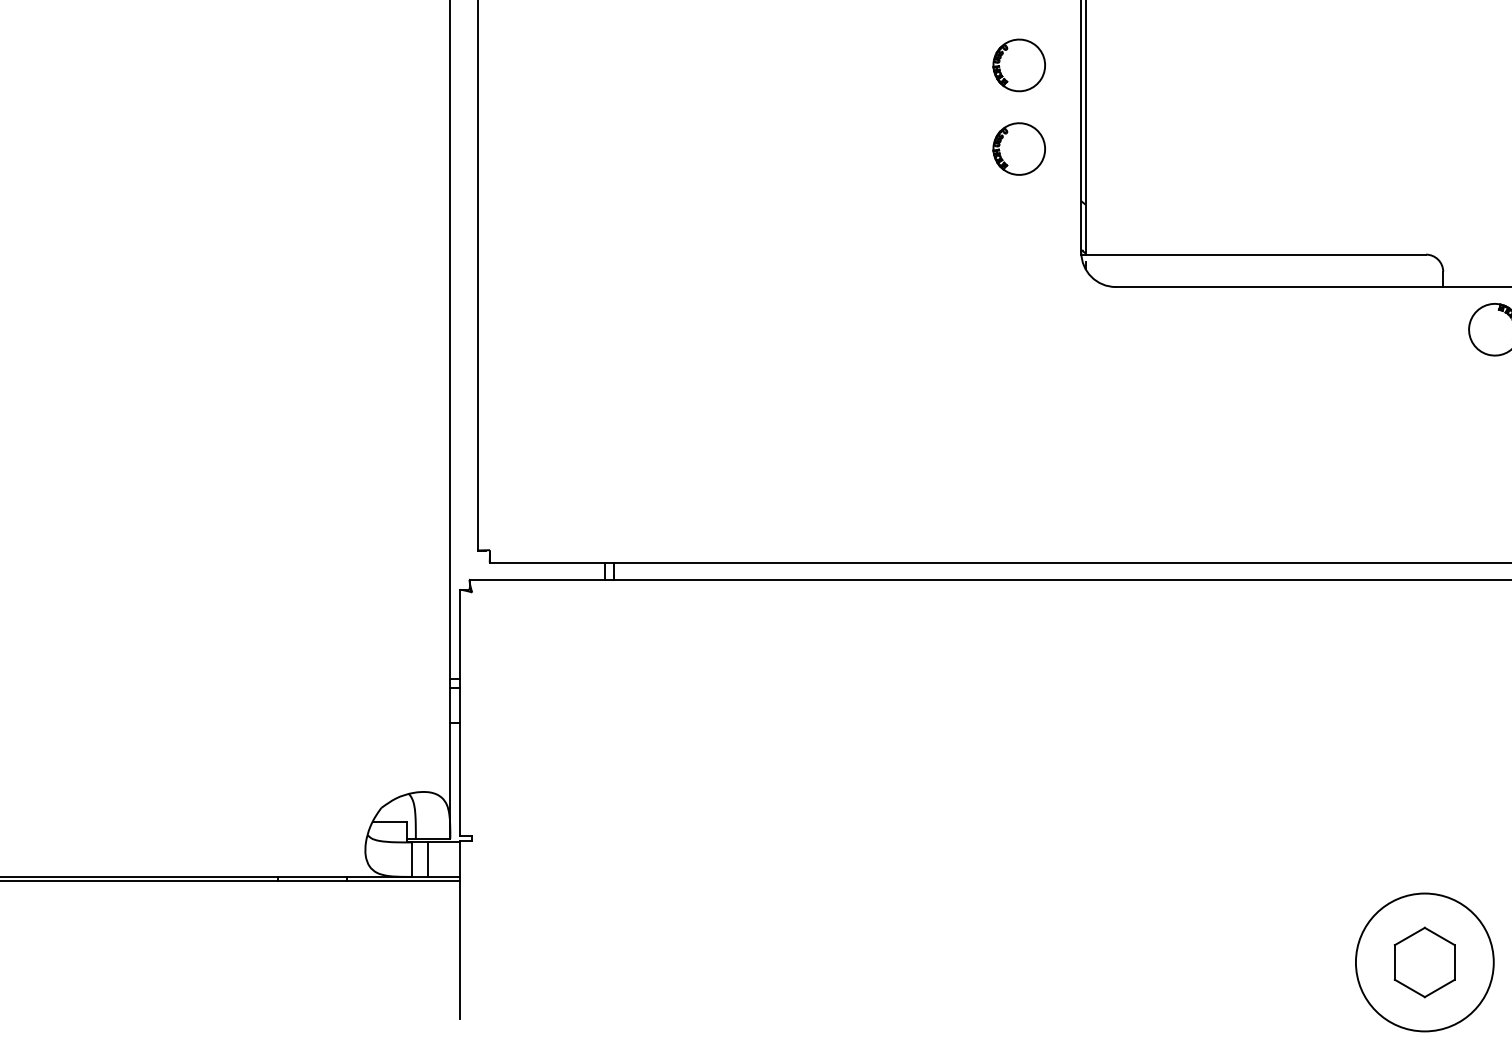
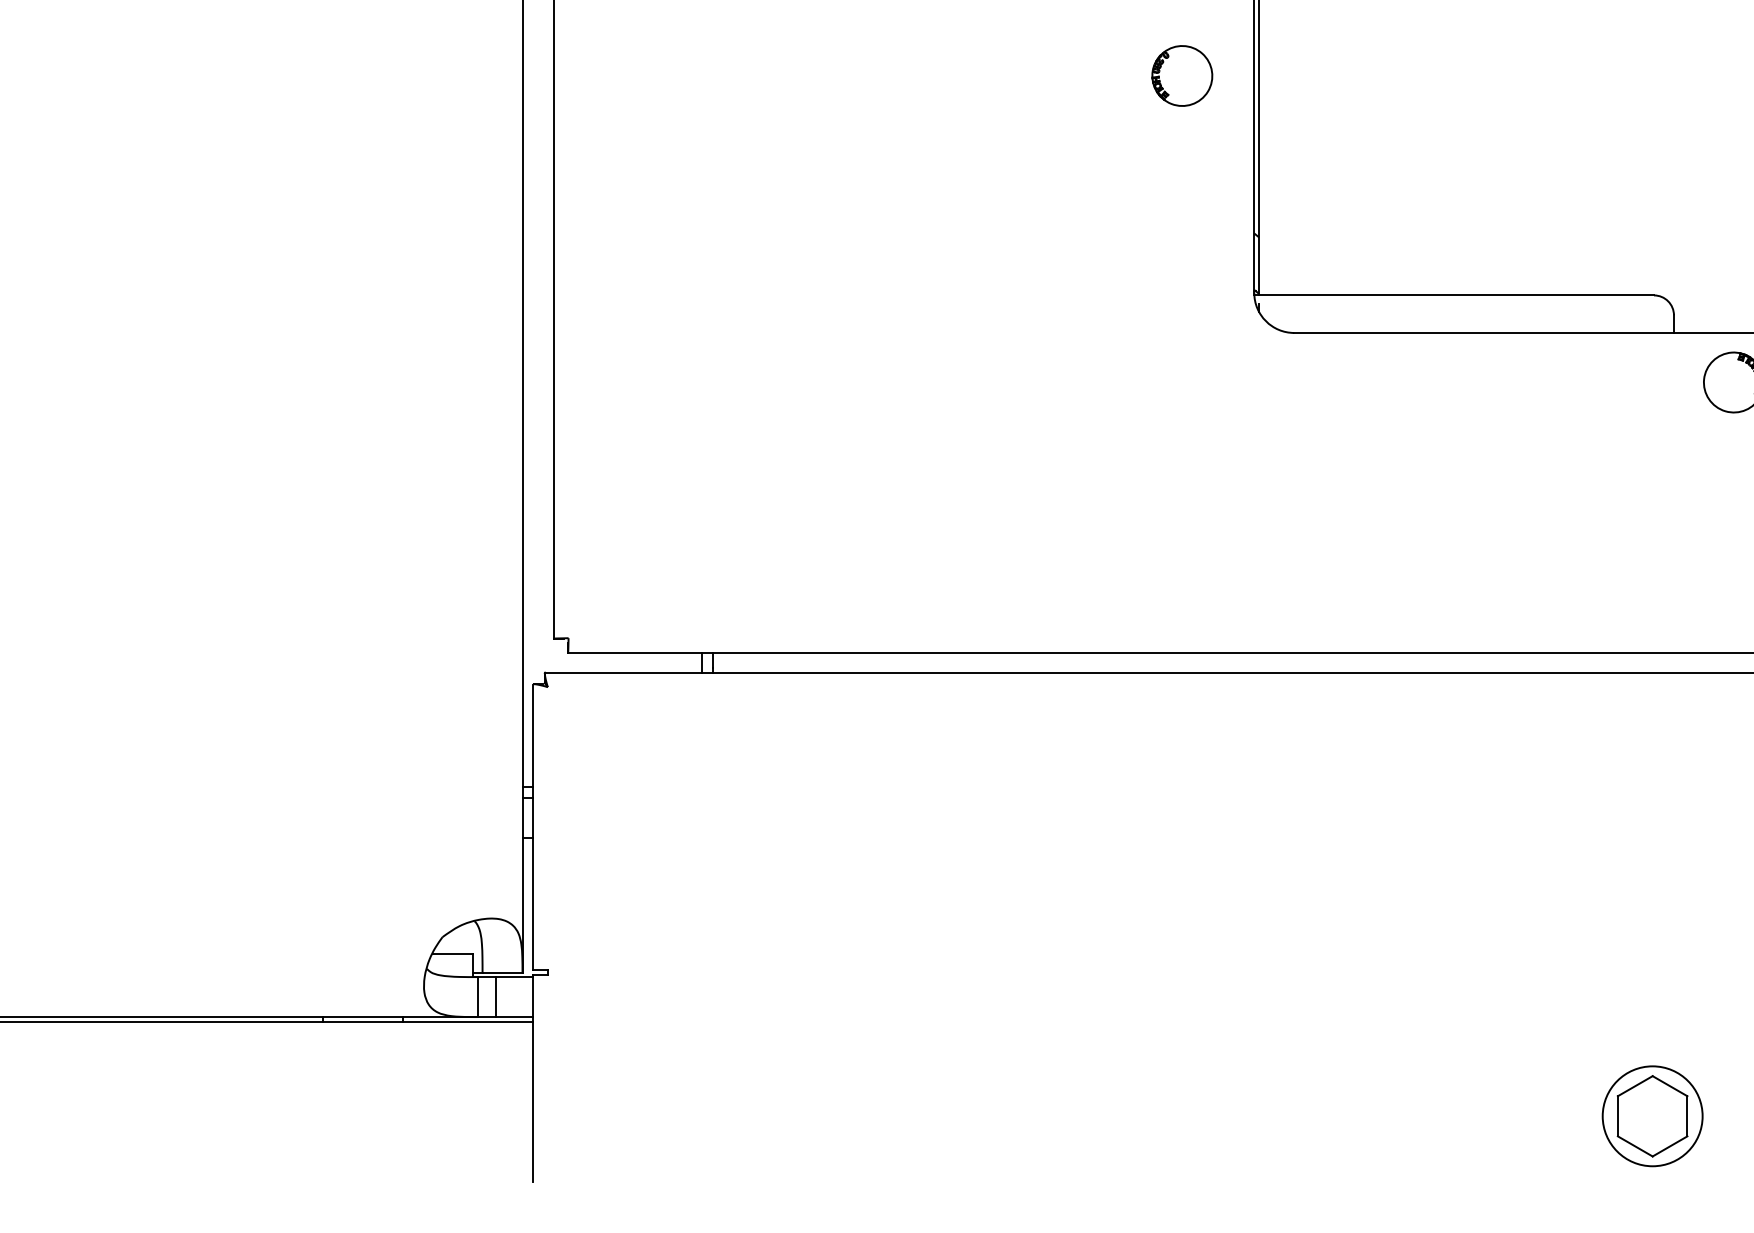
part: (1019, 148) -> (1182, 172), removed
circle: (1424, 962) -> (1652, 1116), size x0.62

